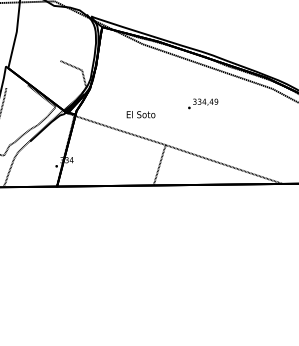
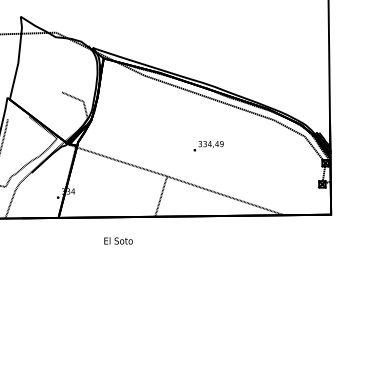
text: (203, 104) -> (208, 146), moved
text: (141, 114) -> (118, 240), moved

